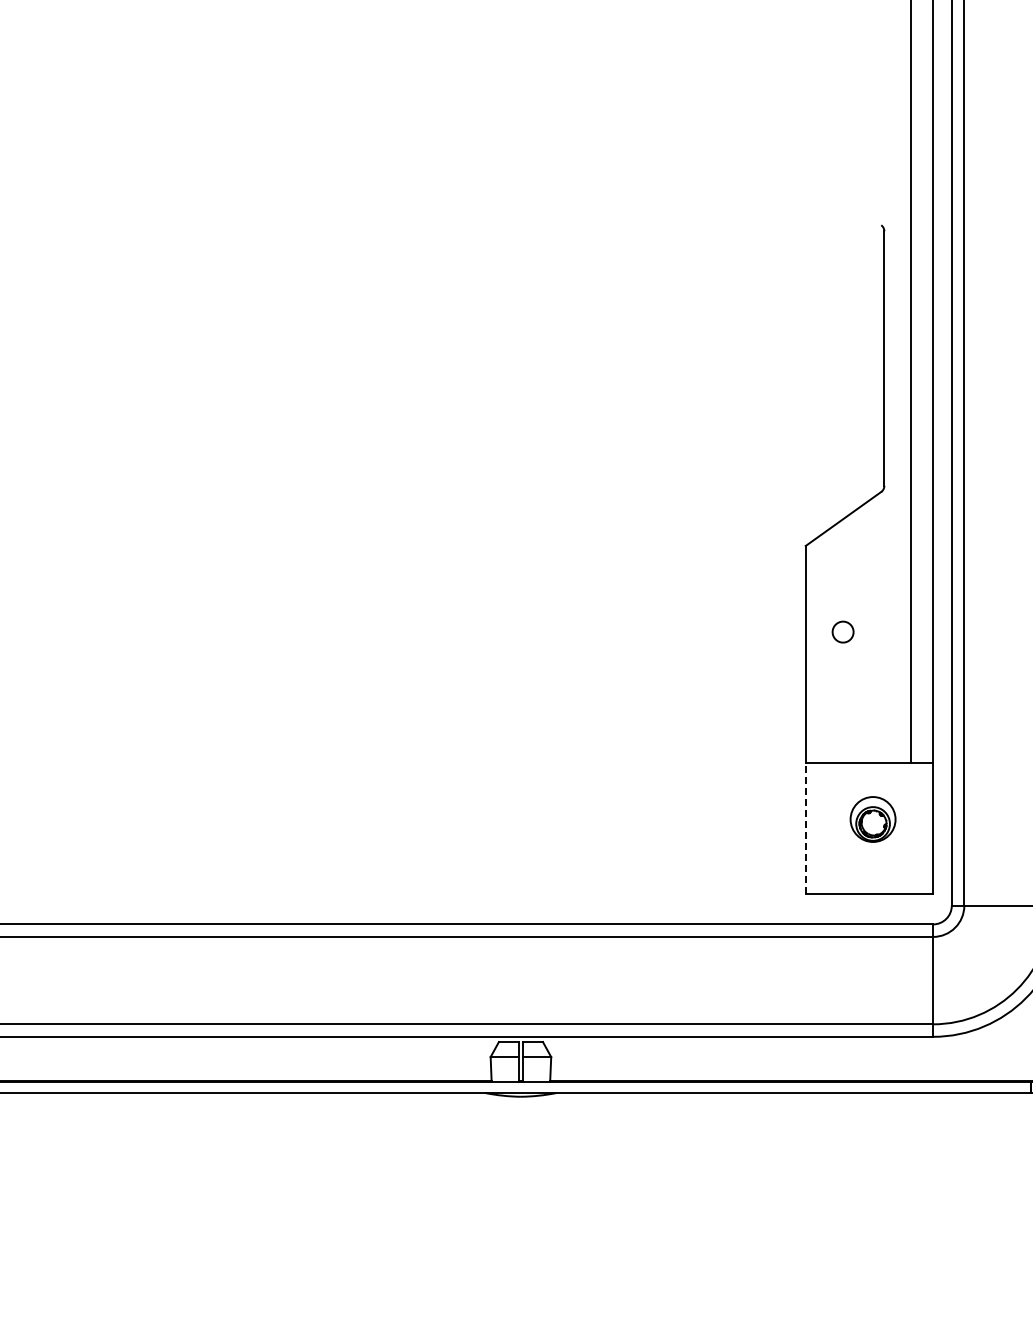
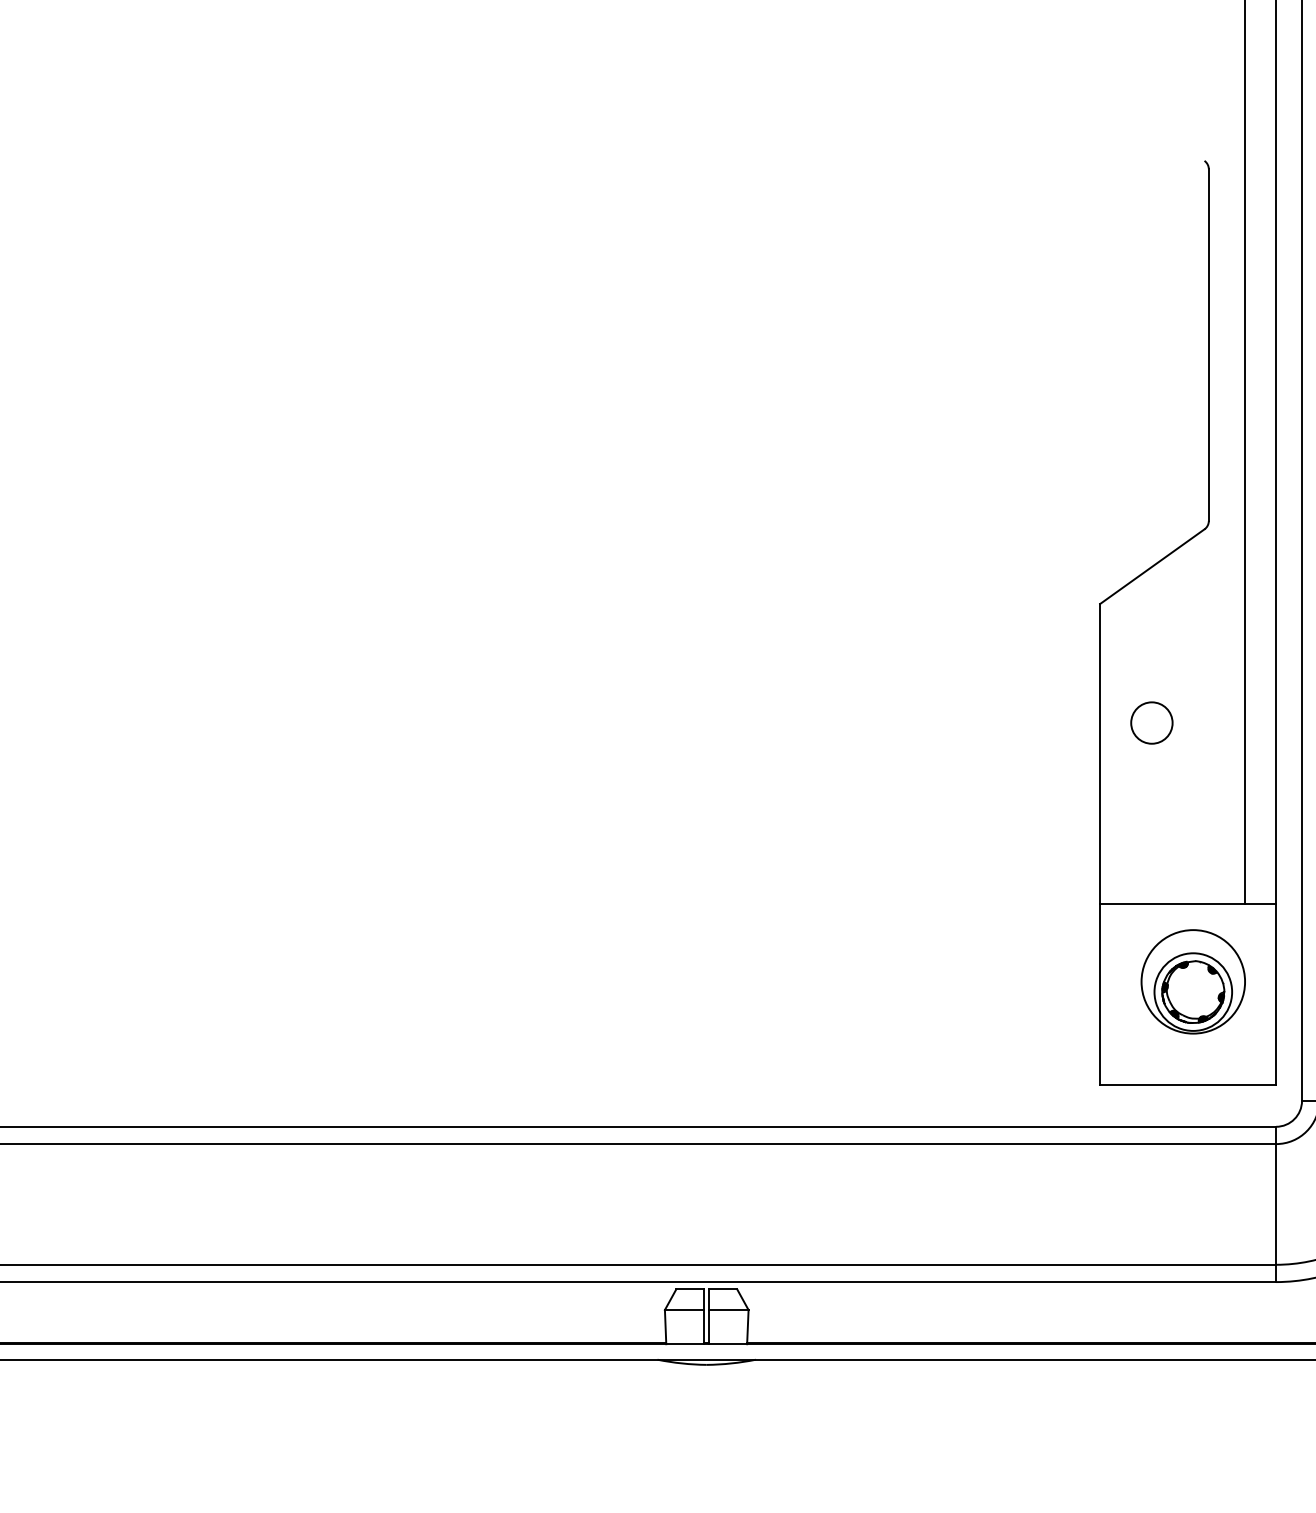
circle: (842, 631) -> (1150, 722), size x1.43
part: (872, 819) -> (1192, 981), size x1.67
line: (805, 828) -> (1099, 994), dashed -> solid

